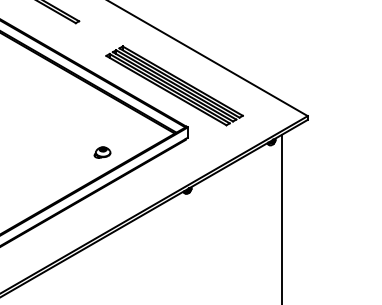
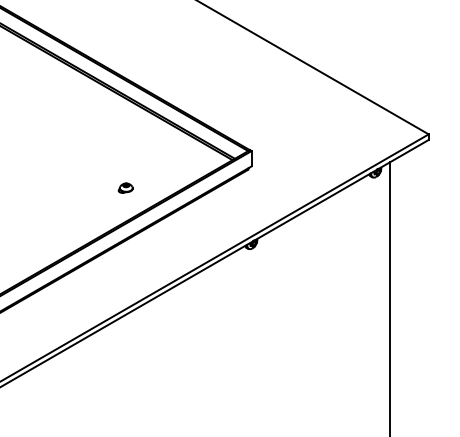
part: (174, 85) -> (231, 89), removed
part: (102, 152) -> (125, 188), size x0.6

